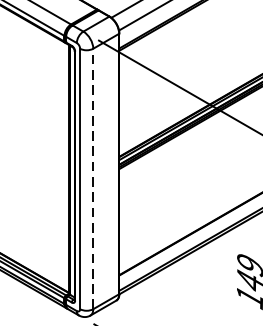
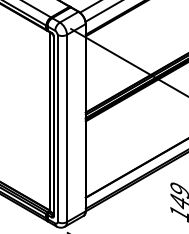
line: (93, 178) -> (67, 128), dashed -> solid

